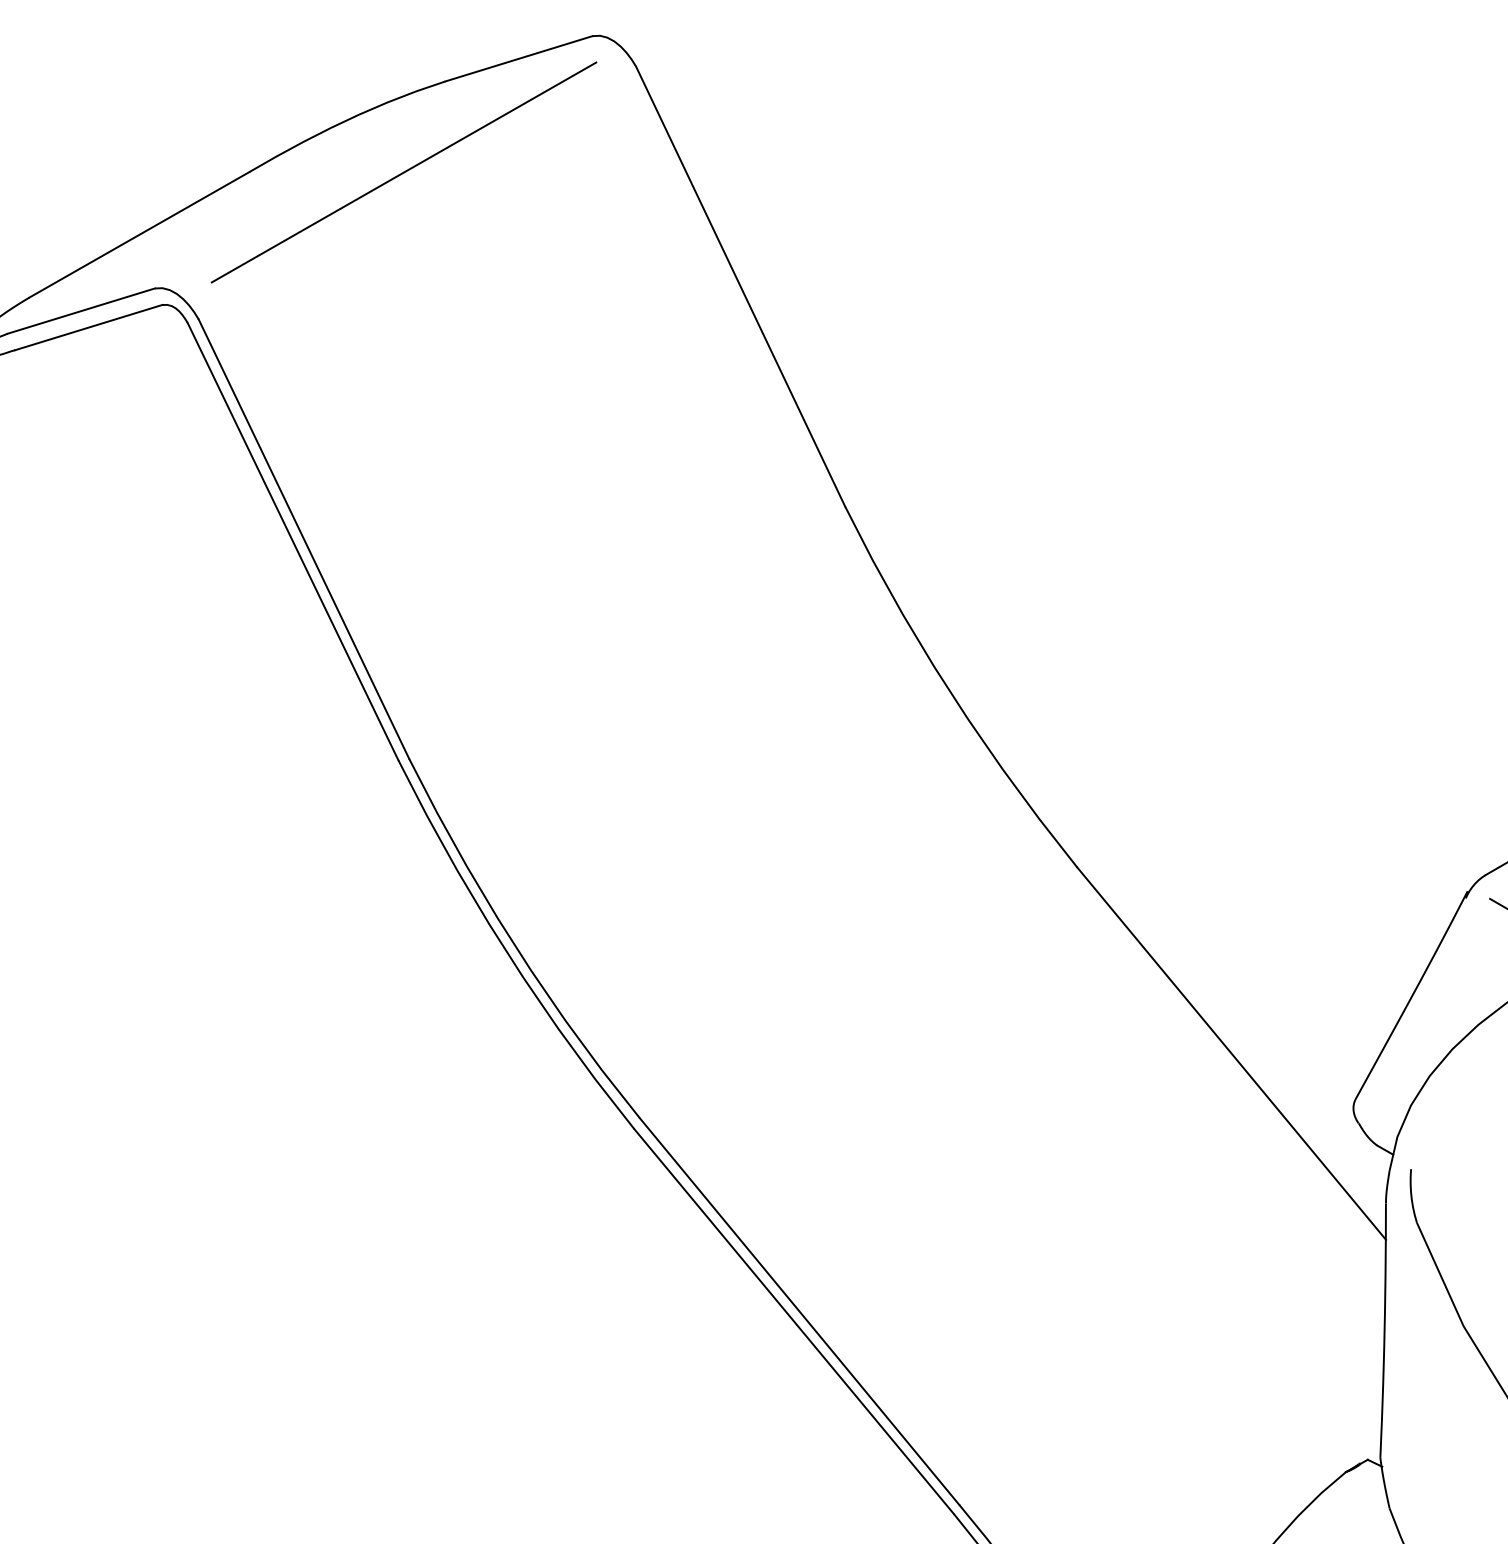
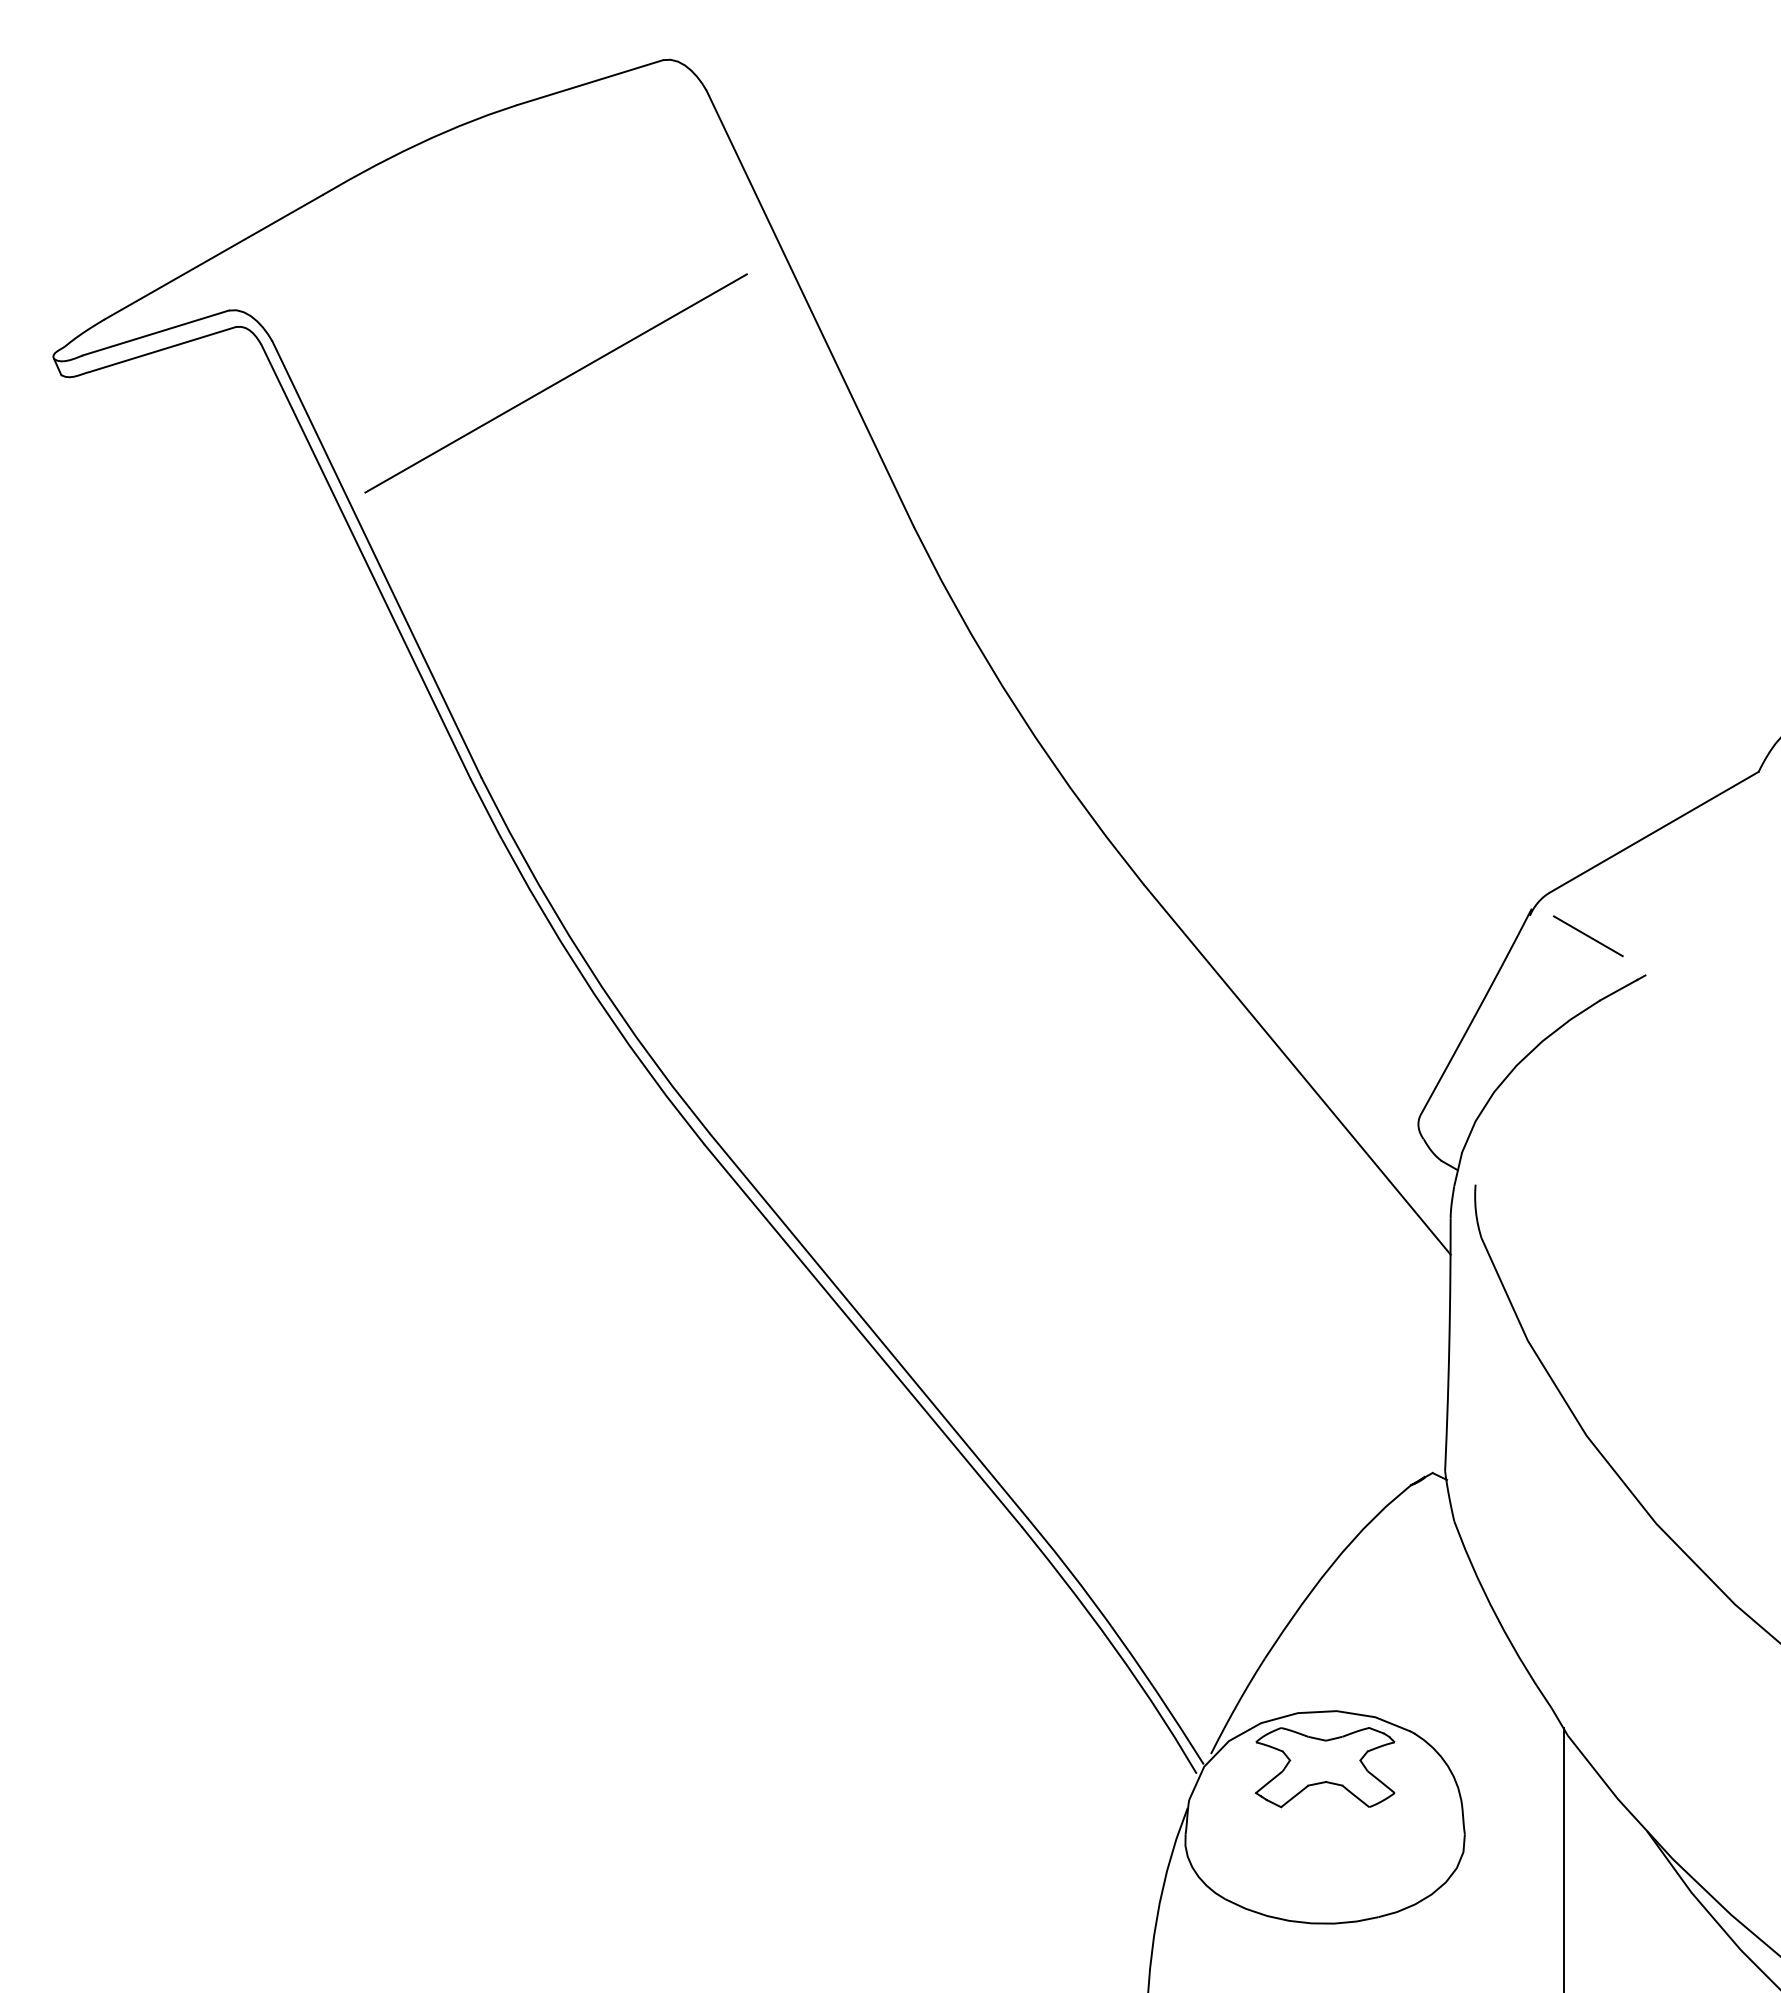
line: (403, 172) -> (555, 383), moved

